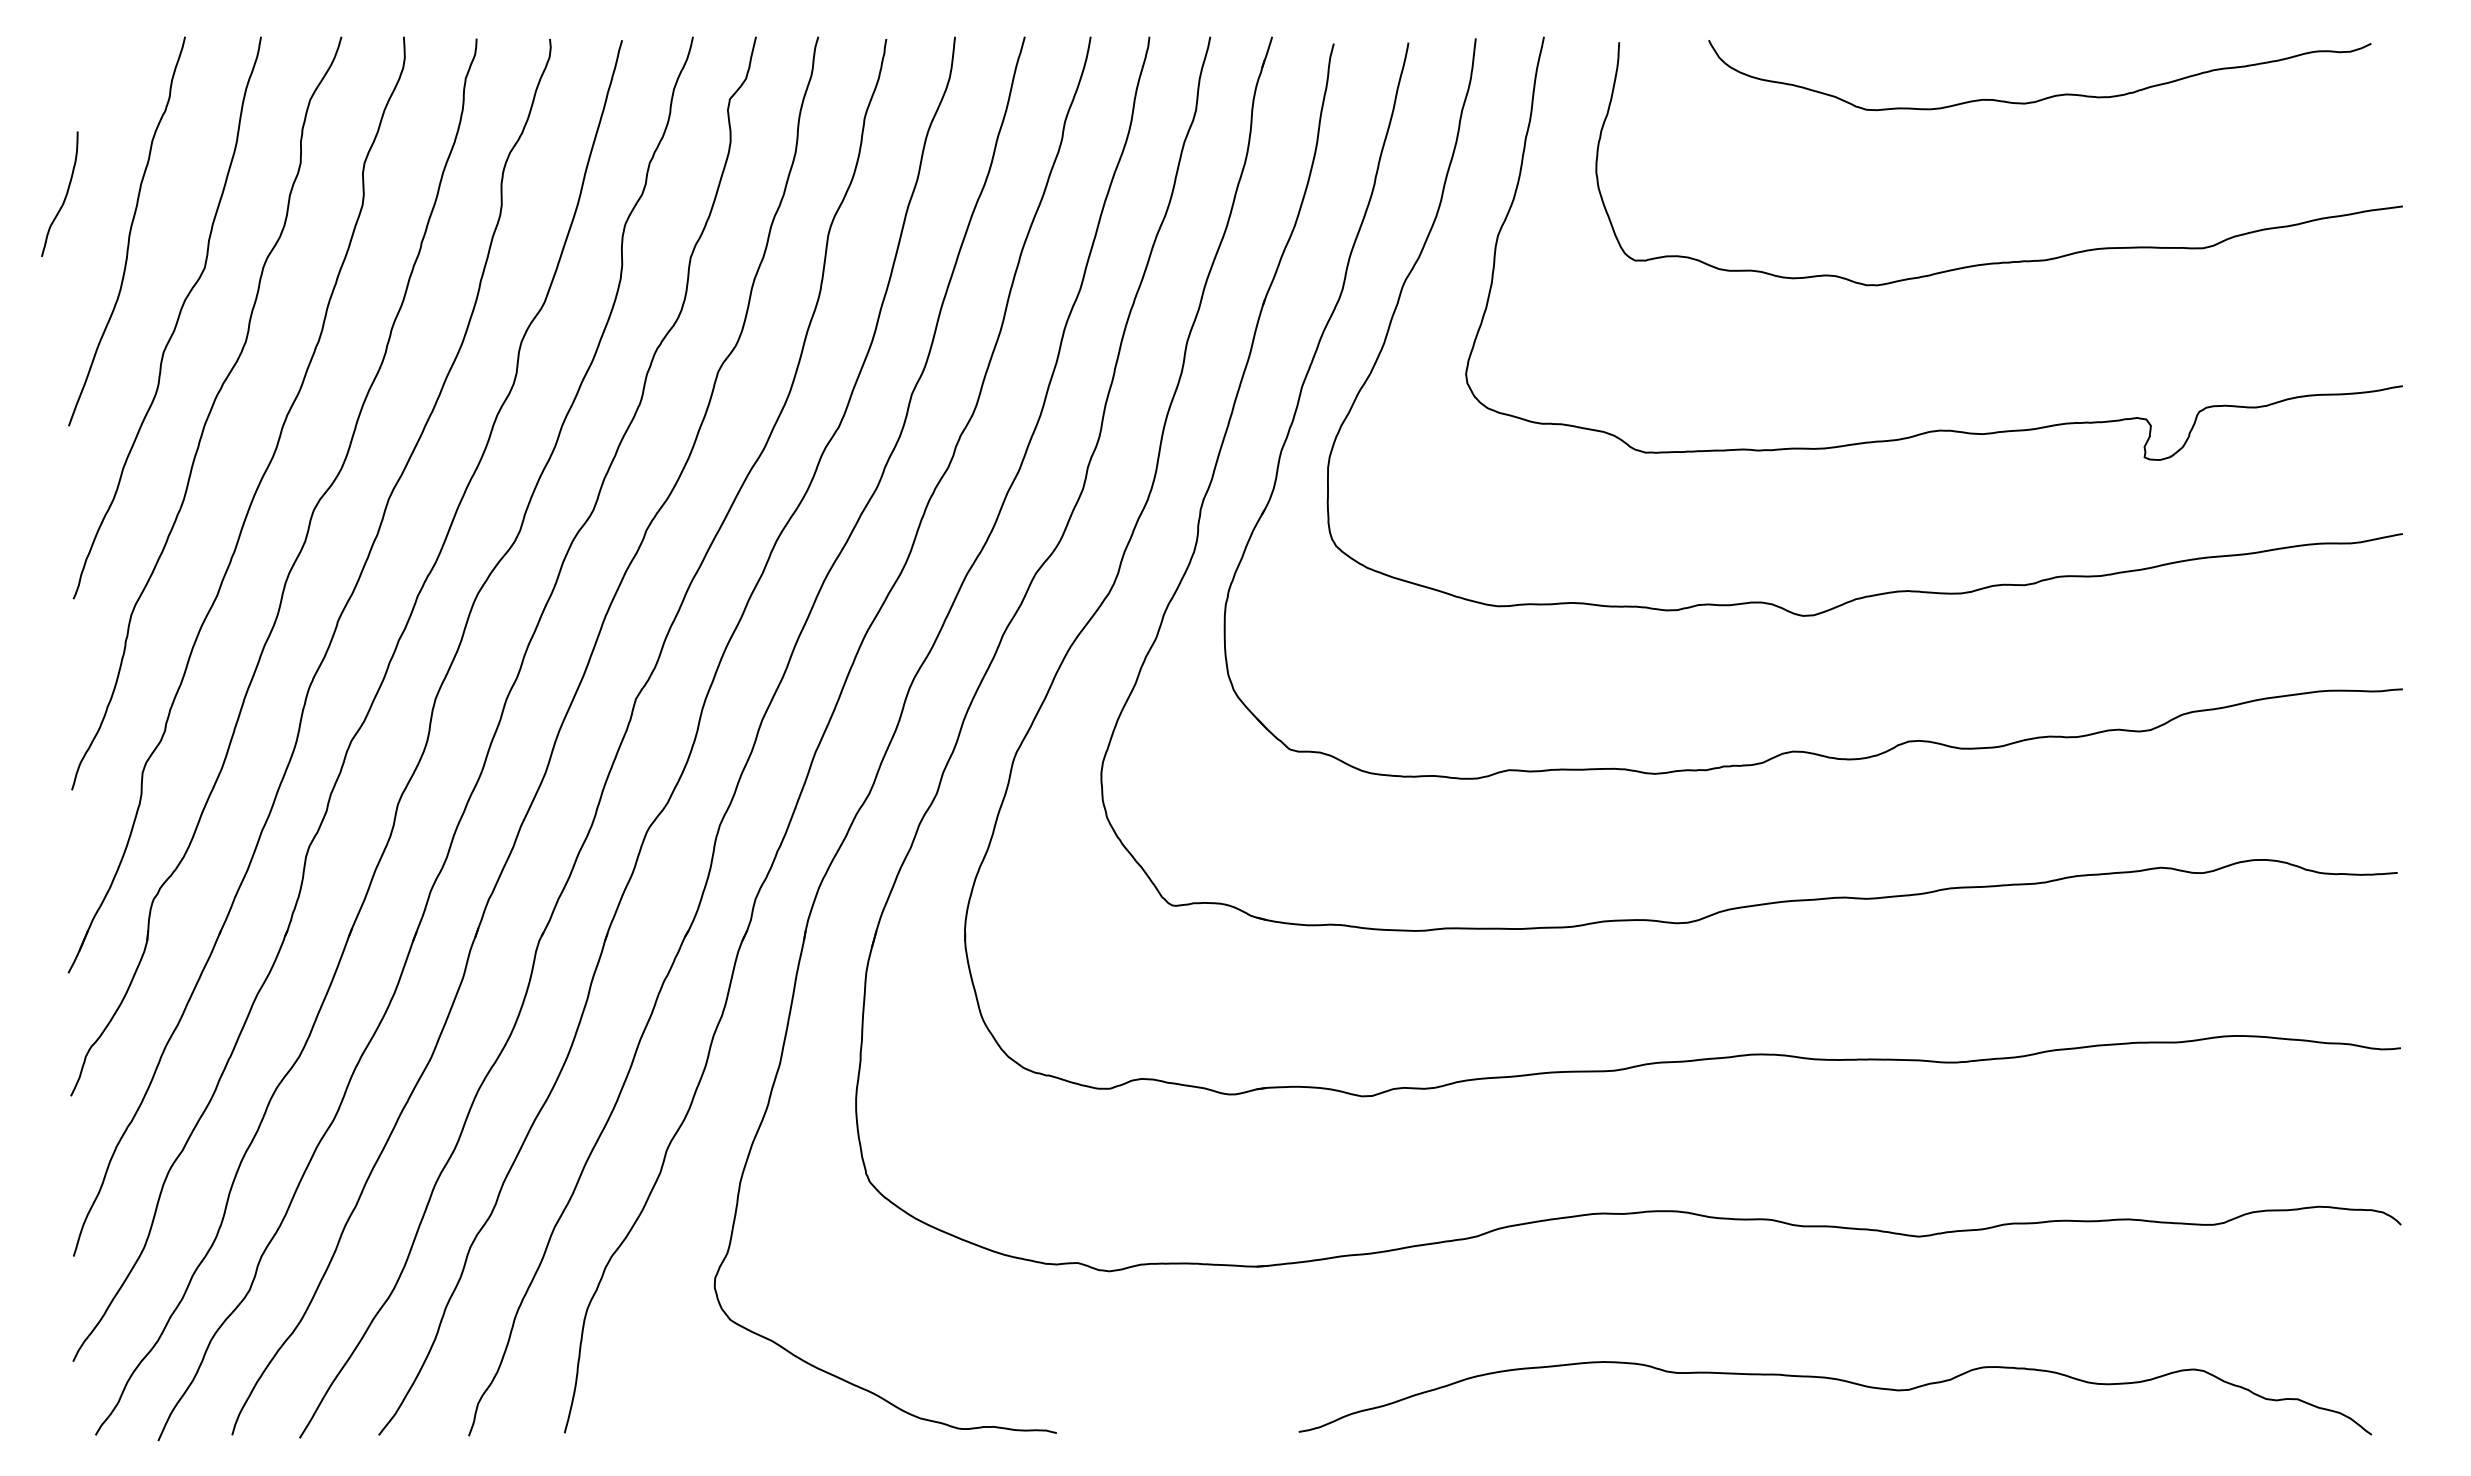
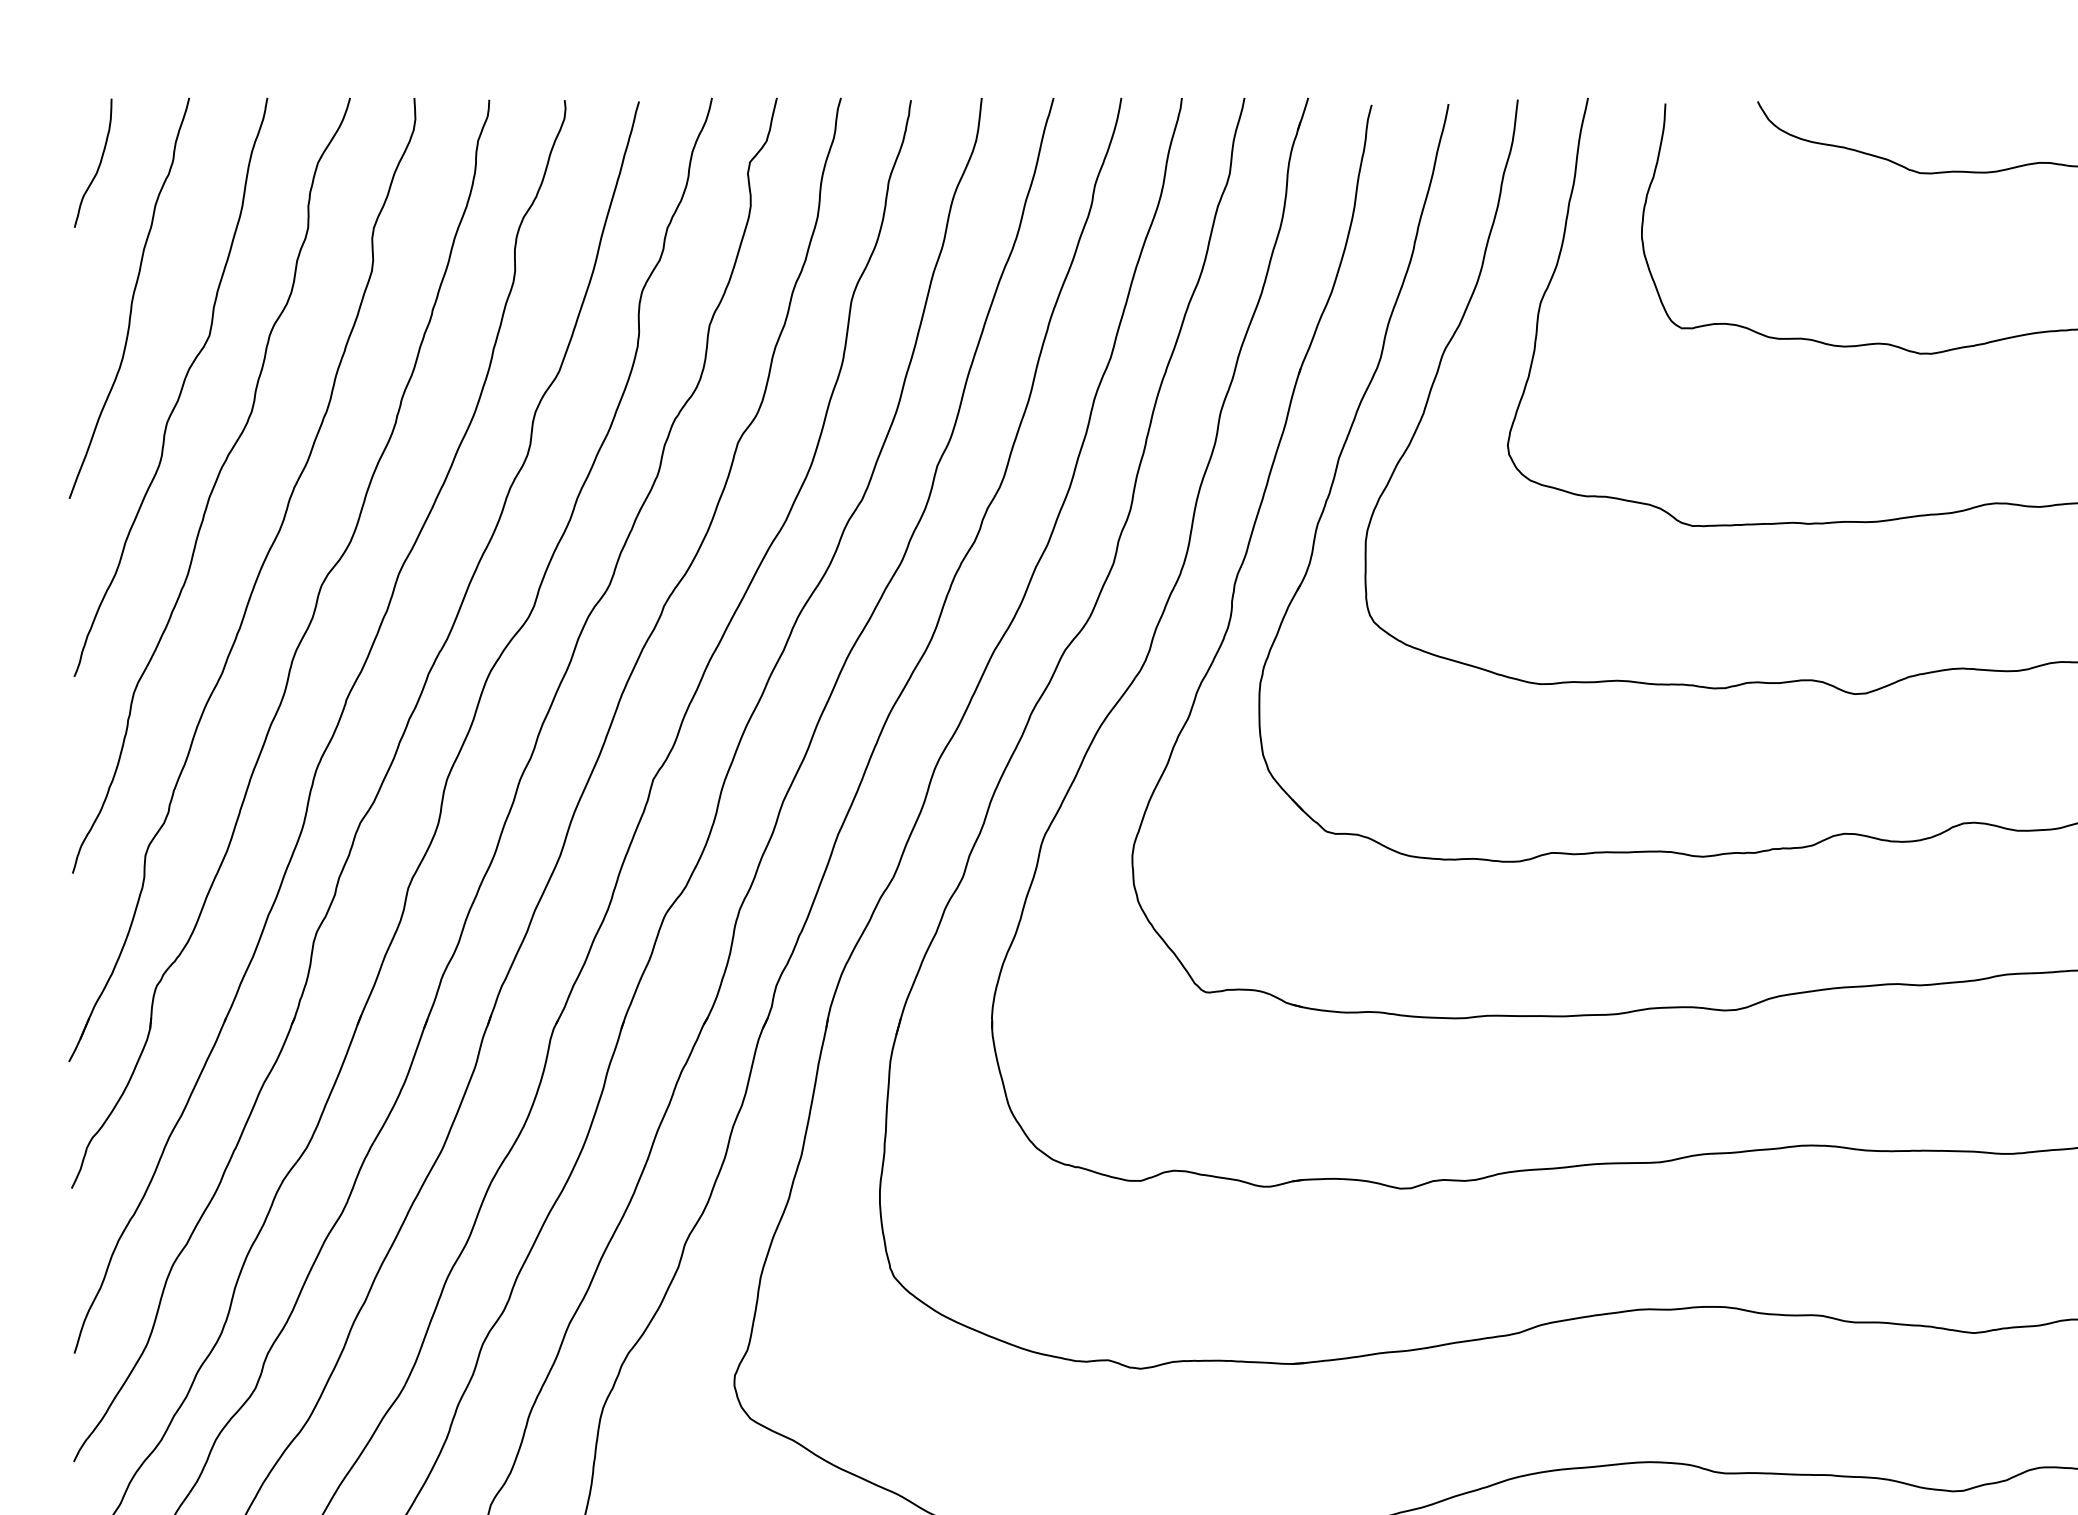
curve: (65, 194) -> (99, 163), moved

